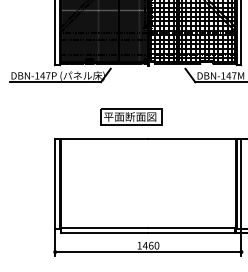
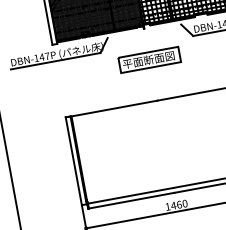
part: (131, 116) -> (149, 59), moved

